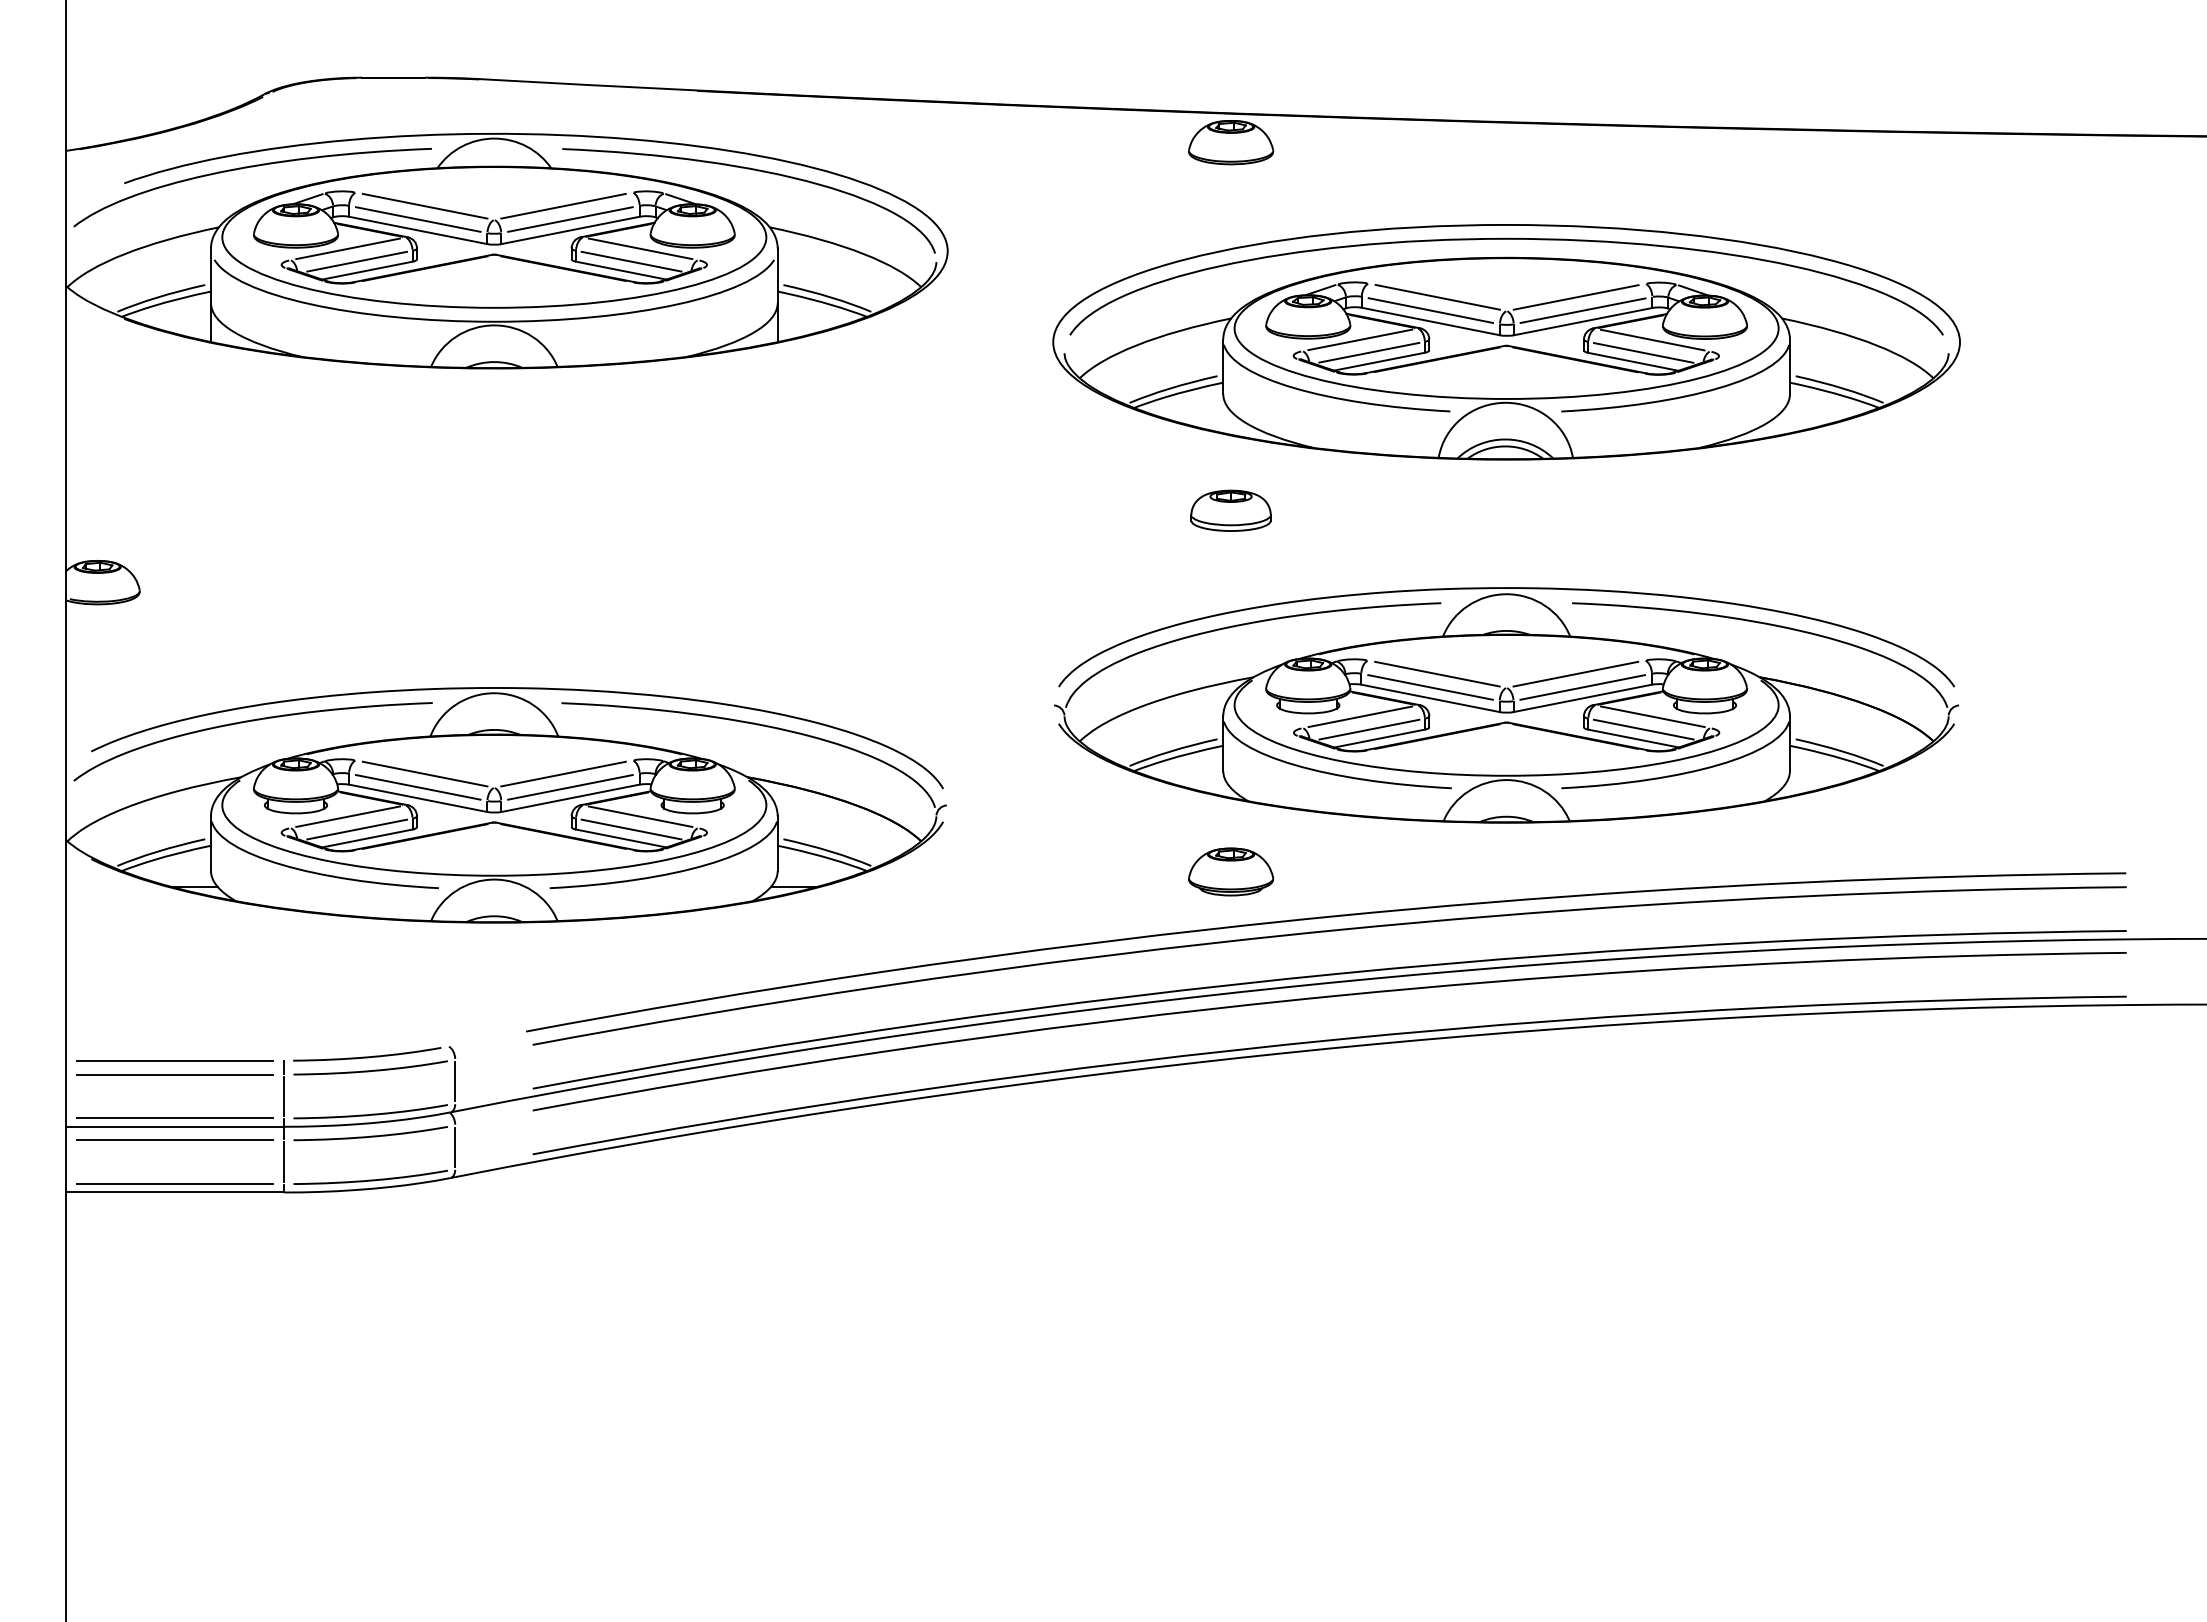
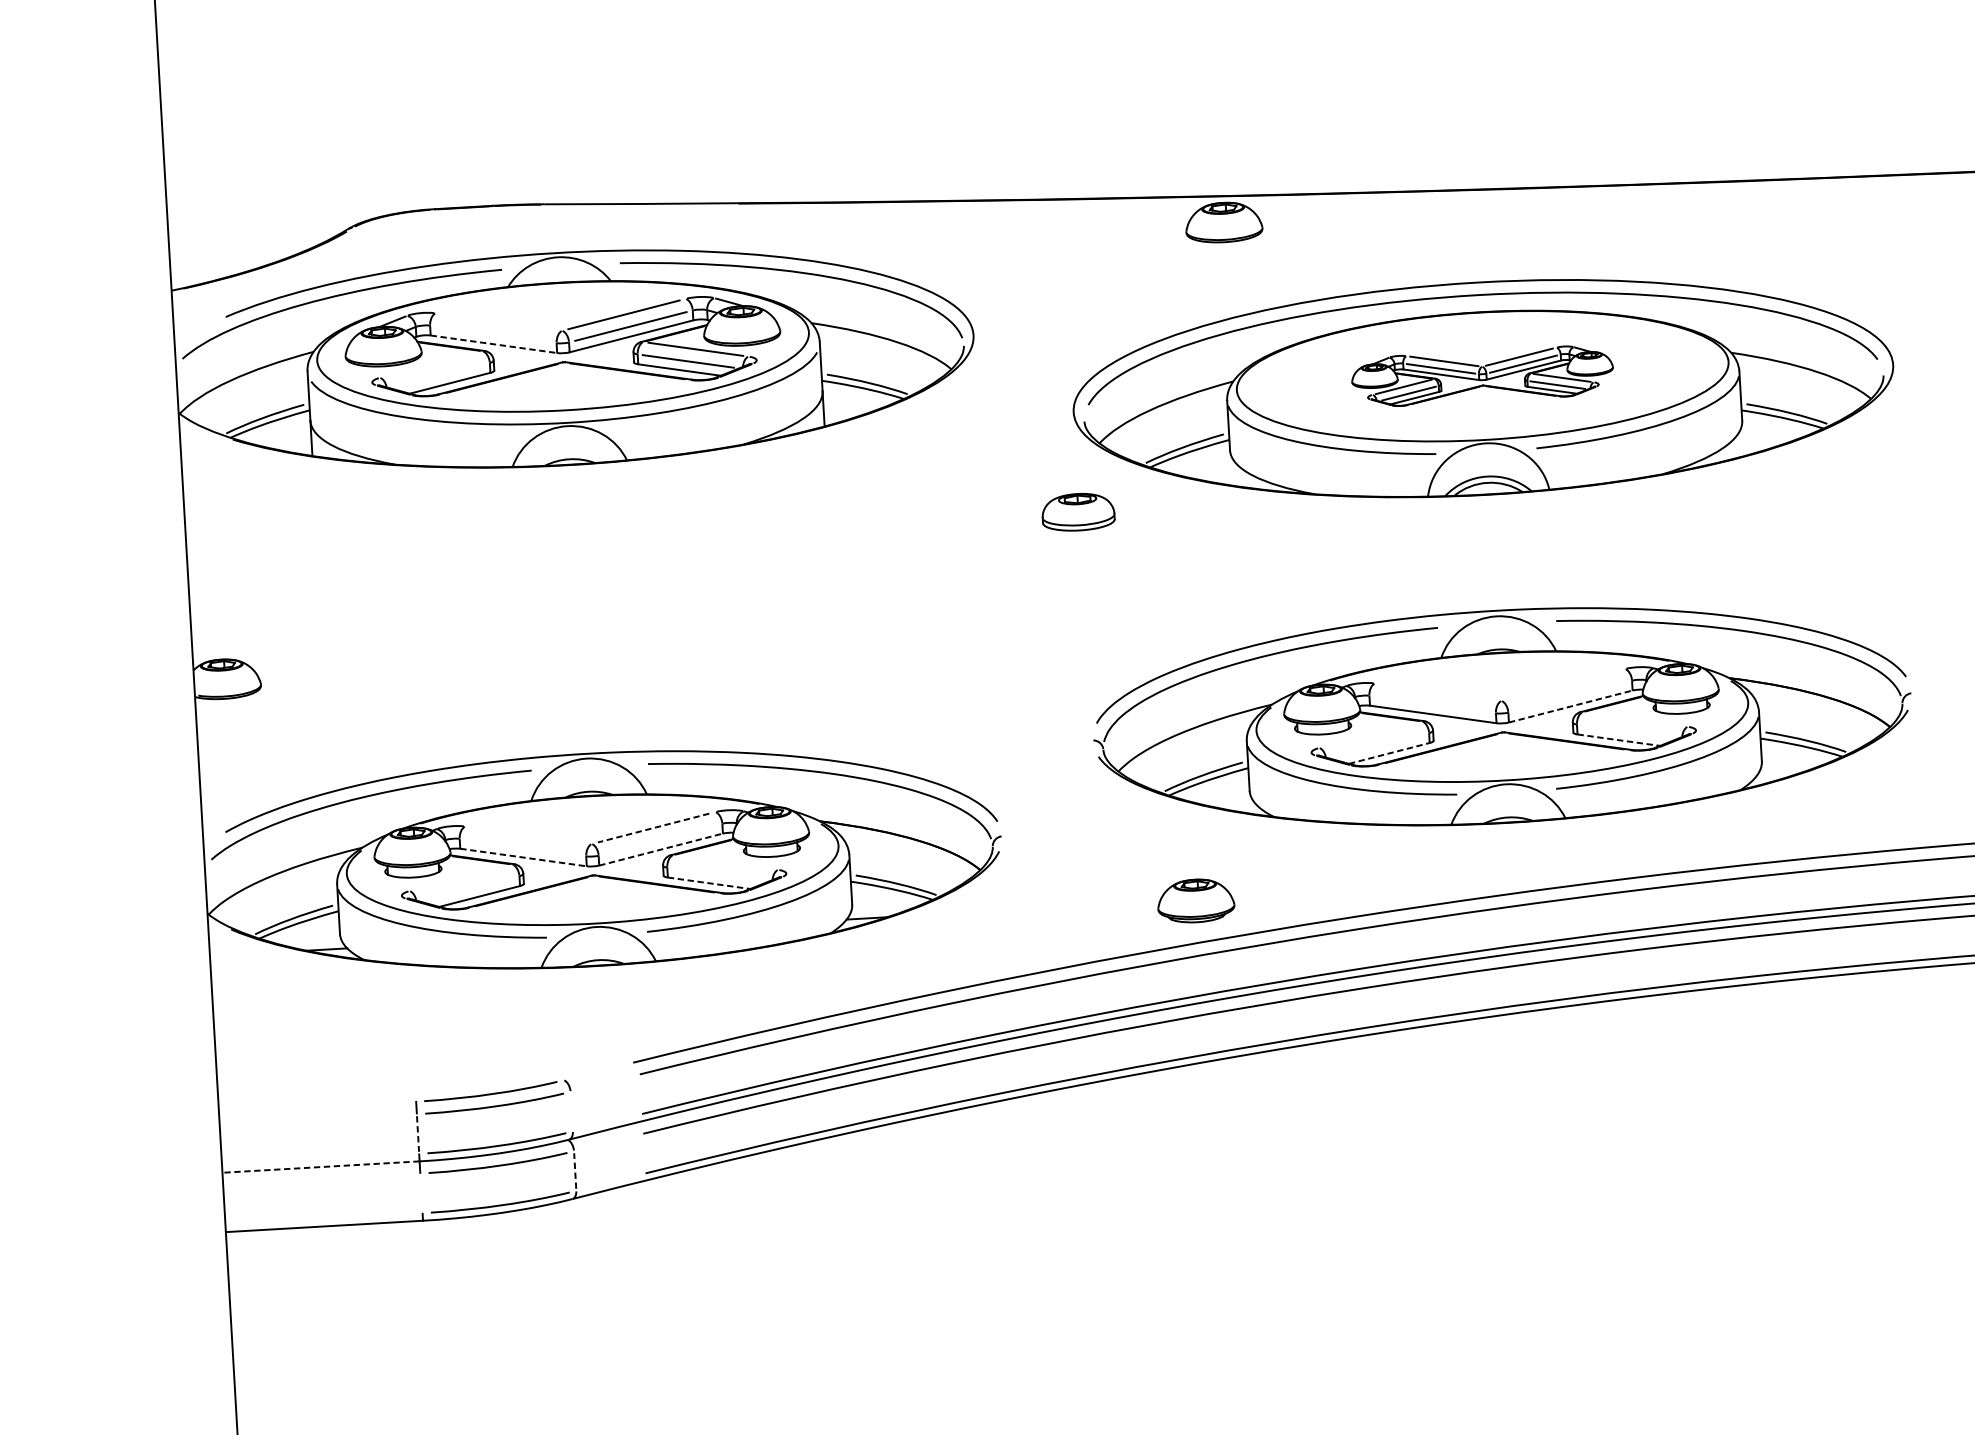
line: (424, 205) -> (498, 321), removed
line: (417, 219) -> (492, 334), removed
line: (418, 230) -> (494, 344), solid -> dashed
line: (347, 248) -> (430, 364), removed
line: (357, 261) -> (440, 375), removed
part: (1506, 328) -> (1482, 376), size x0.6
part: (1230, 510) -> (1077, 511), moved
line: (1437, 673) -> (1438, 691), removed
line: (1575, 673) -> (1562, 684), removed
line: (1430, 687) -> (1432, 704), removed
line: (1582, 687) -> (1570, 696), removed
line: (1582, 698) -> (1570, 706), solid -> dashed
line: (1360, 716) -> (1370, 734), removed
line: (1652, 716) -> (1634, 719), removed
line: (1369, 729) -> (1379, 745), removed
line: (1643, 729) -> (1627, 731), removed
line: (1380, 738) -> (1390, 753), solid -> dashed
line: (1634, 738) -> (1619, 740), solid -> dashed
line: (424, 773) -> (527, 834), removed
line: (563, 774) -> (653, 828), solid -> dashed
line: (417, 787) -> (522, 847), removed
line: (570, 787) -> (660, 839), removed
line: (418, 798) -> (523, 857), solid -> dashed
line: (570, 798) -> (661, 849), solid -> dashed
line: (347, 816) -> (460, 877), removed
line: (640, 816) -> (725, 862), removed
line: (357, 829) -> (470, 888), removed
line: (631, 829) -> (717, 874), removed
line: (621, 838) -> (709, 883), solid -> dashed
part: (1231, 871) -> (1196, 900), moved
line: (175, 1060) -> (317, 1107), removed
line: (175, 1074) -> (318, 1119), removed
line: (455, 1081) -> (571, 1111), removed
line: (284, 1096) -> (418, 1133), solid -> dashed
line: (174, 1117) -> (319, 1158), removed
line: (174, 1126) -> (320, 1166), solid -> dashed
line: (175, 1140) -> (321, 1179), removed
line: (455, 1147) -> (575, 1171), solid -> dashed
line: (284, 1161) -> (421, 1192), removed
line: (175, 1184) -> (324, 1219), removed

